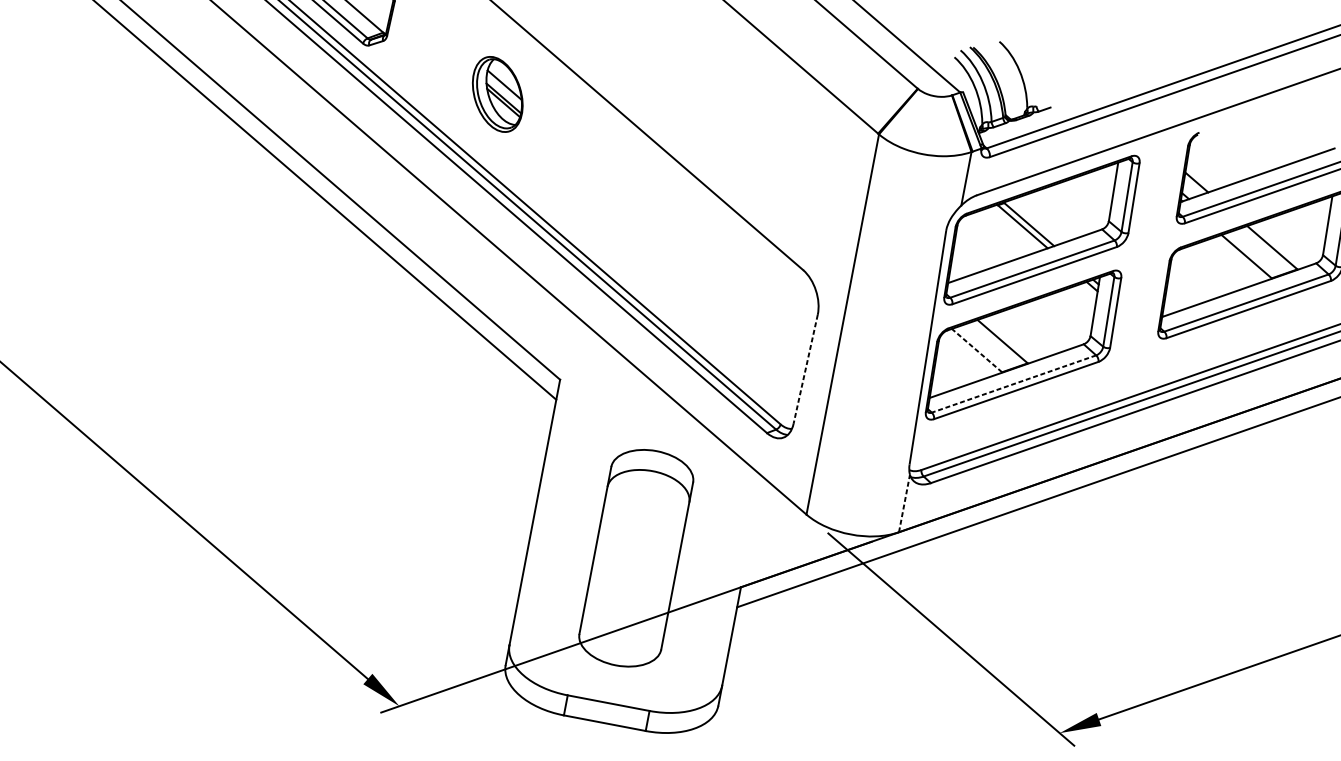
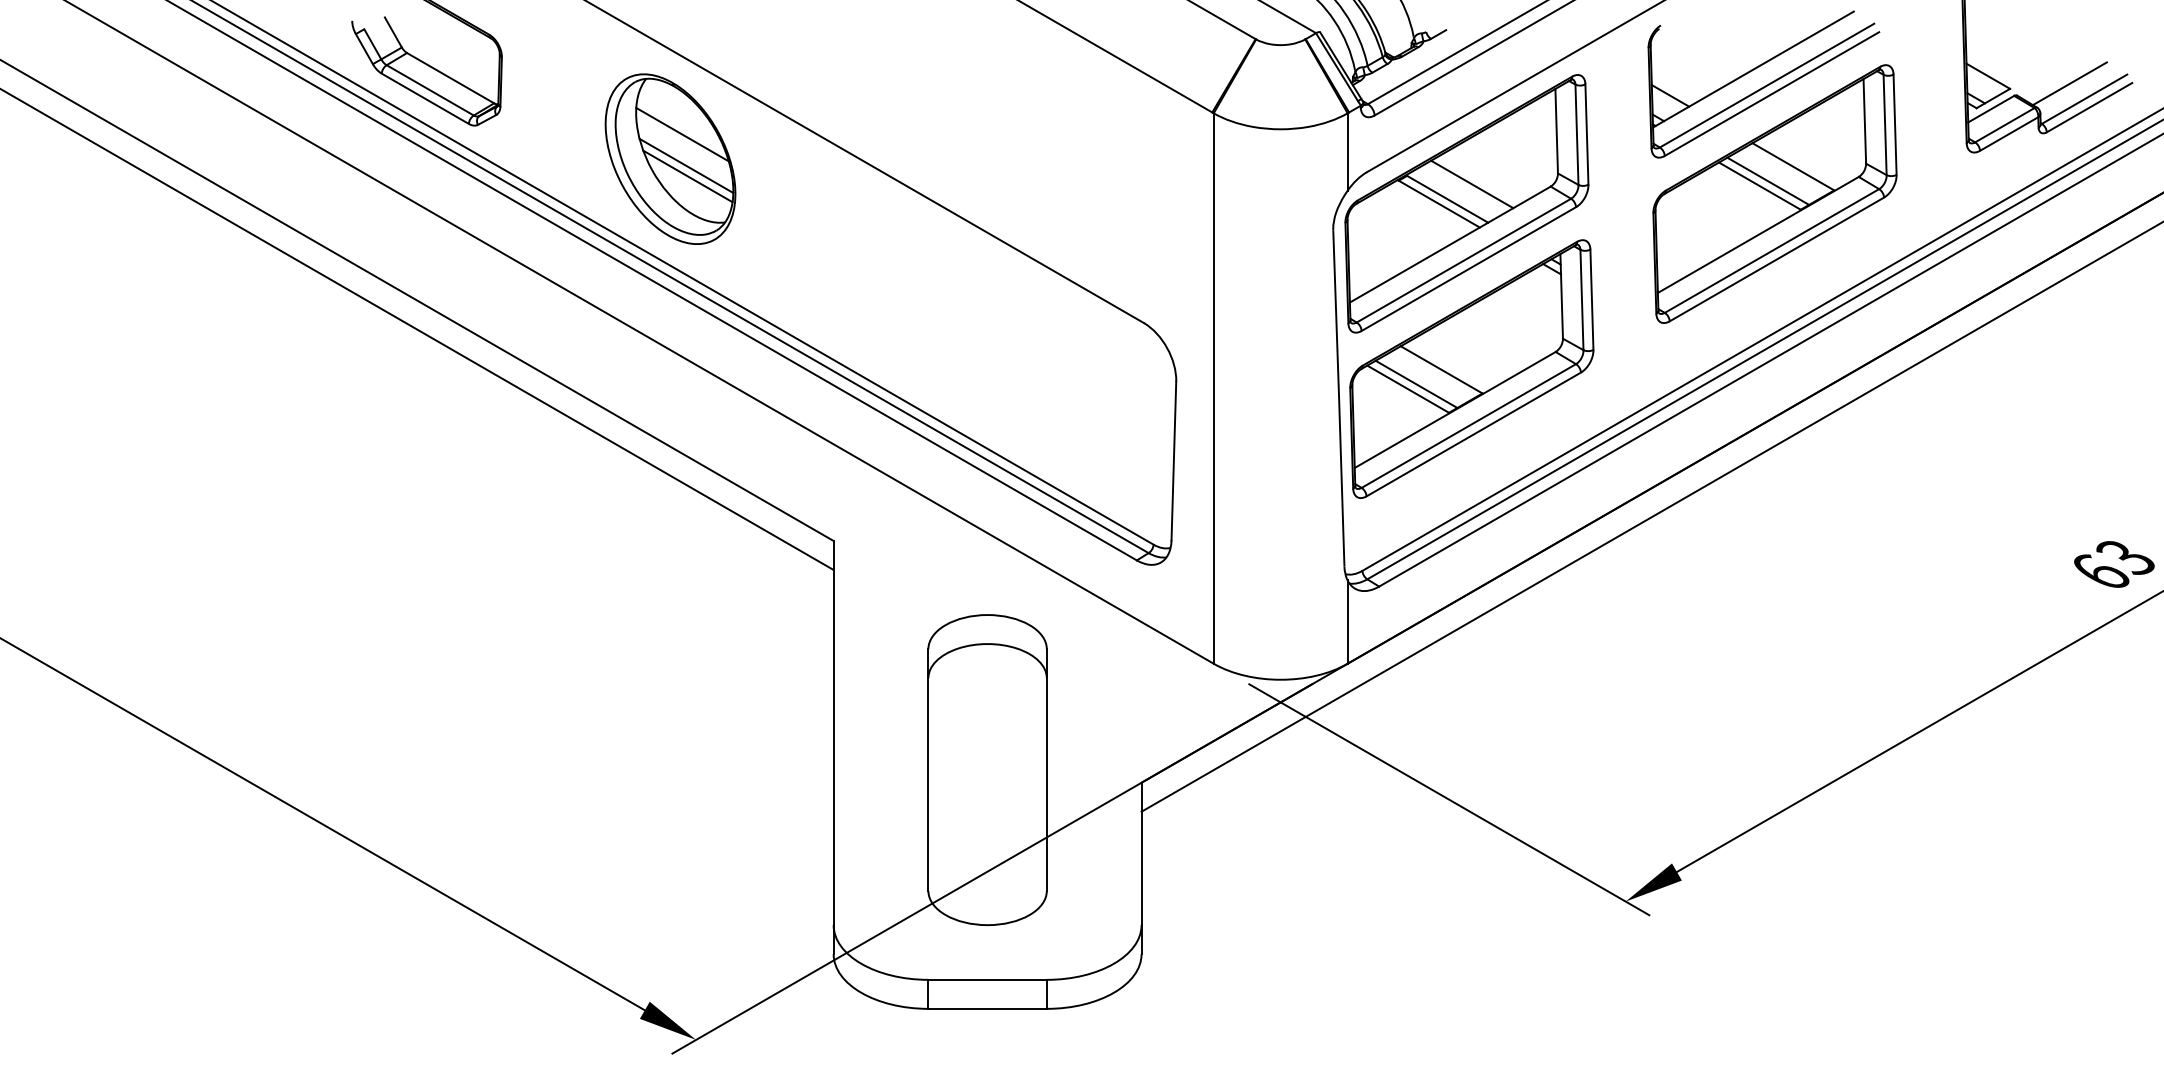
part: (497, 94) -> (670, 158), size x1.67
line: (1048, 217) -> (1472, 184), added
line: (1253, 253) -> (1768, 180), added
line: (983, 347) -> (1416, 383), added
line: (976, 350) -> (1407, 388), dashed -> solid
line: (805, 369) -> (1173, 461), dashed -> solid
line: (1013, 384) -> (1468, 426), dashed -> solid
line: (904, 503) -> (1347, 622), dashed -> solid

